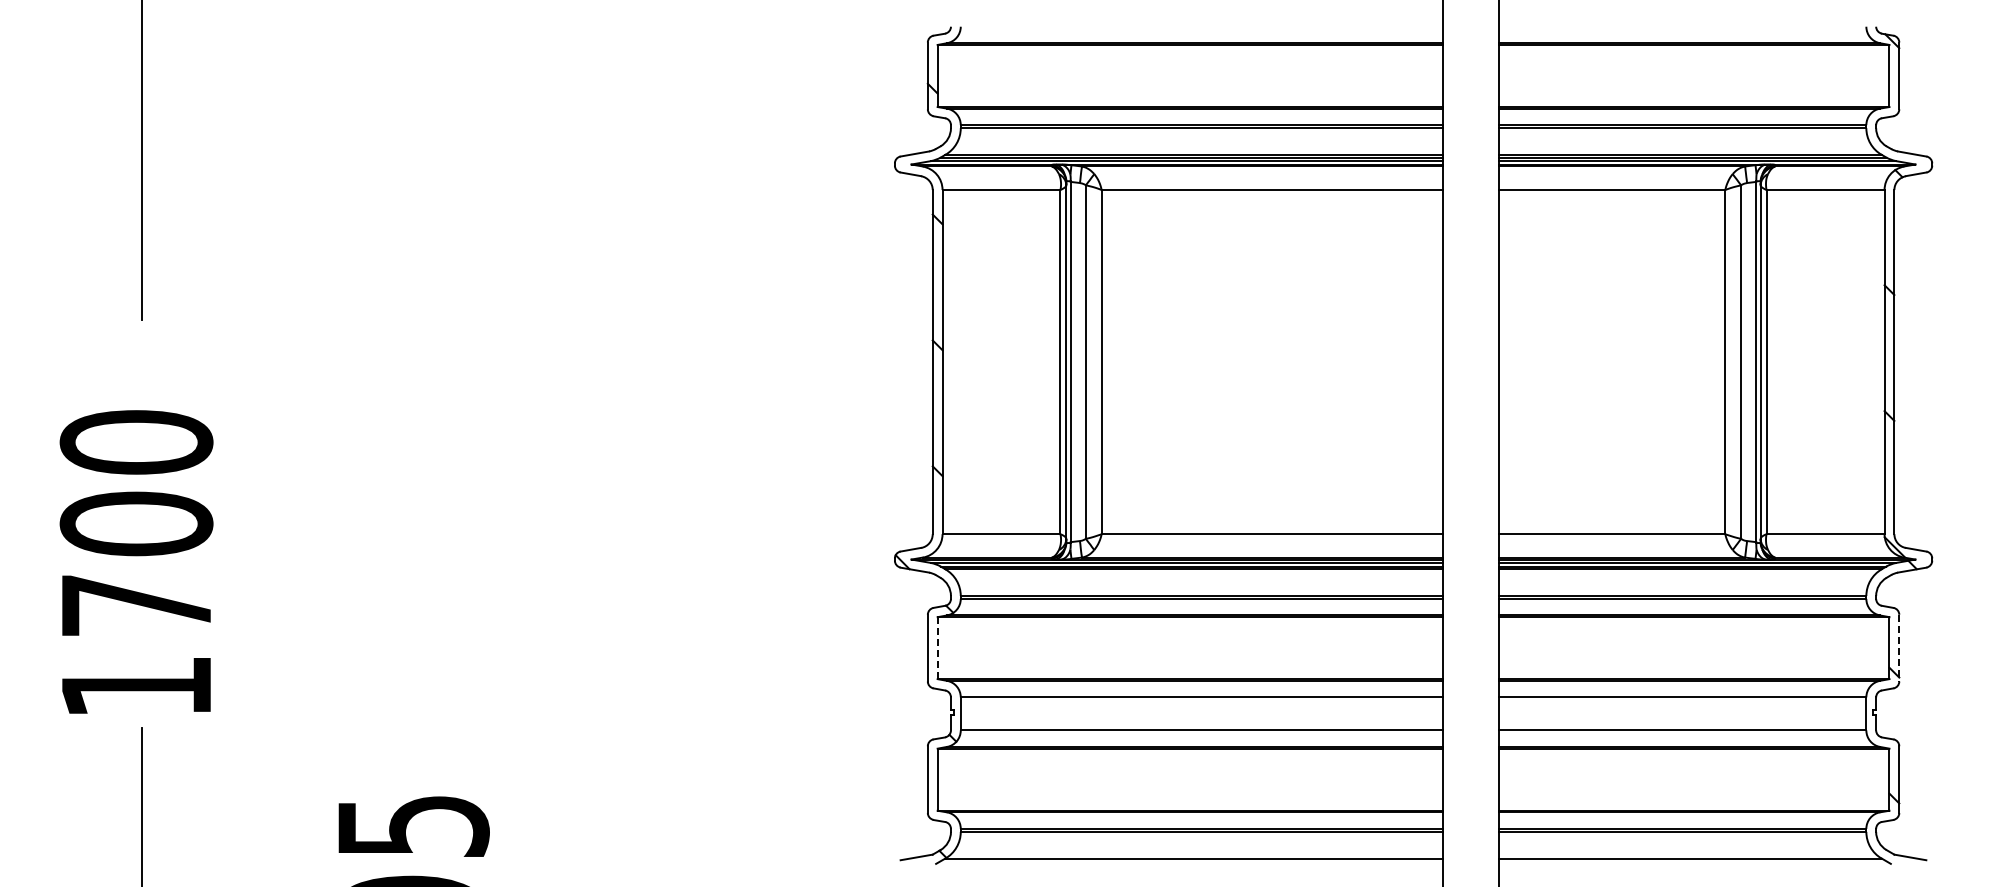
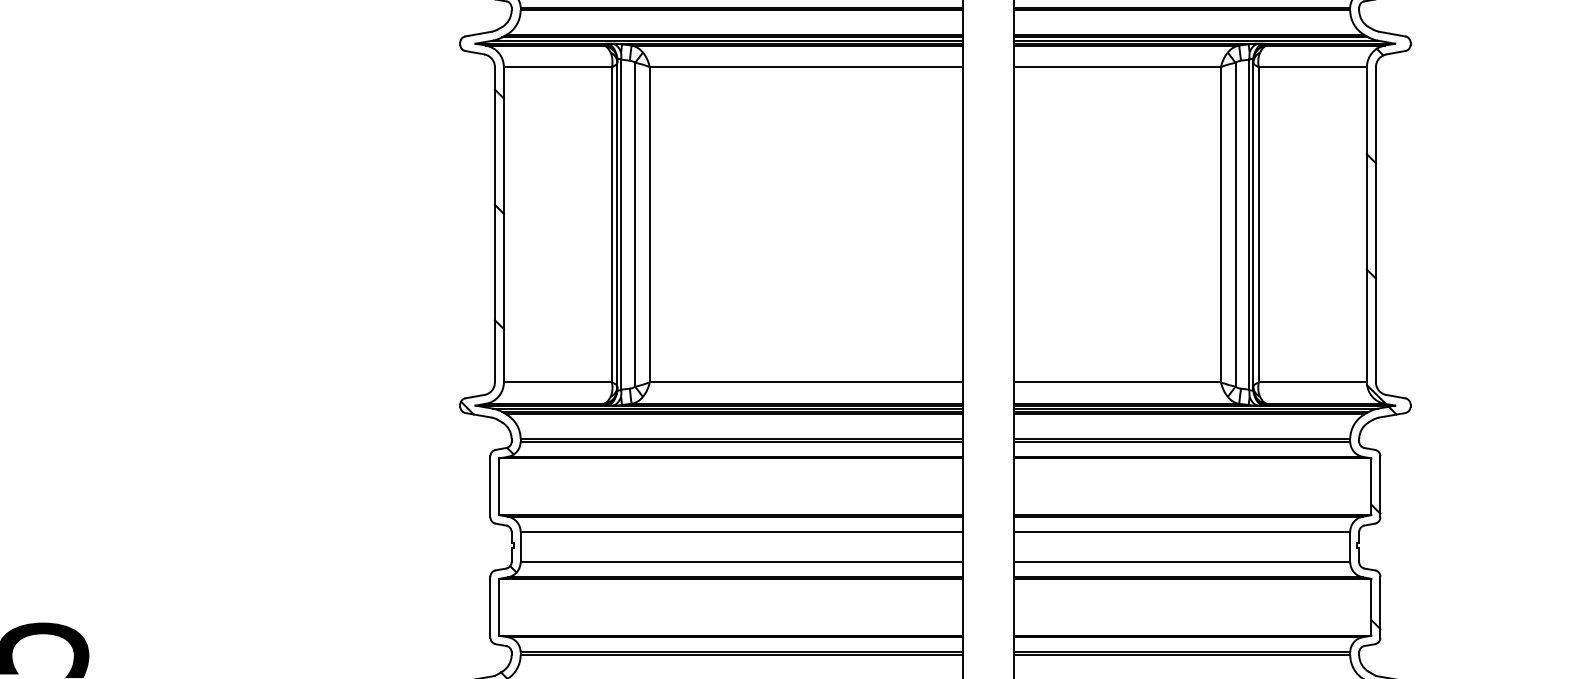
line: (937, 648) -> (499, 487), dashed -> solid
line: (1899, 648) -> (1380, 487), dashed -> solid

